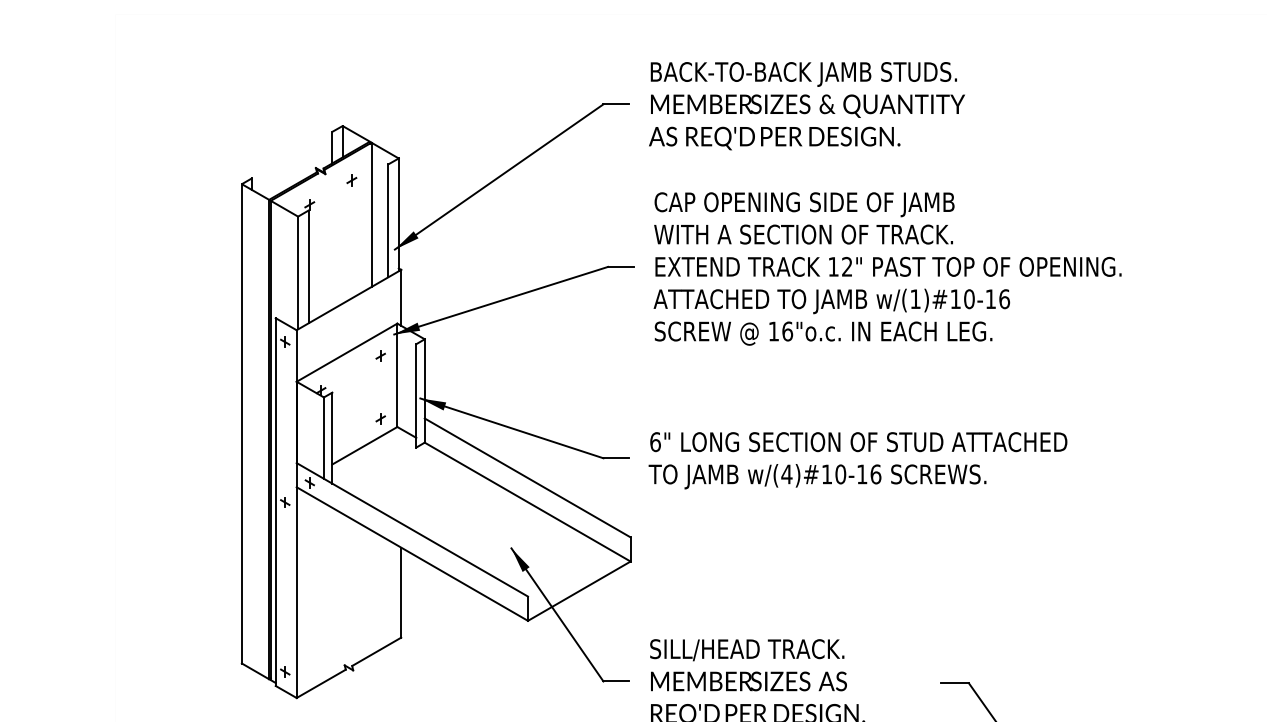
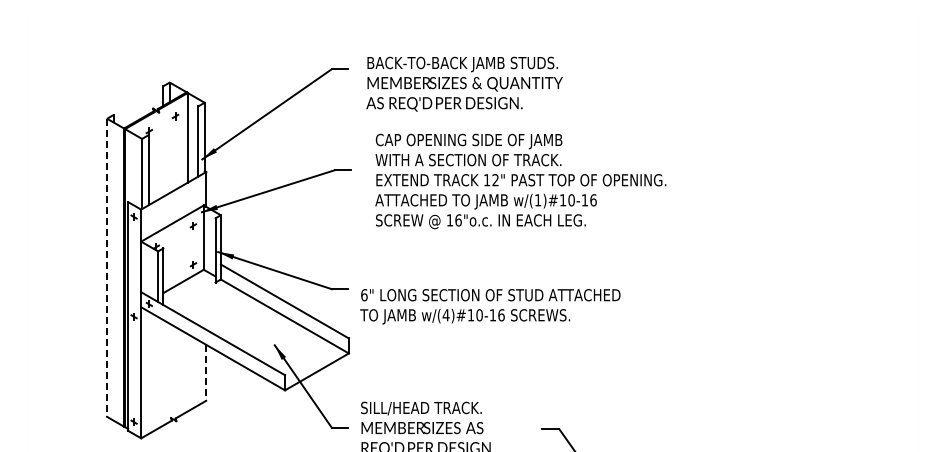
text: (806, 104) -> (464, 83), moved
text: (887, 268) -> (520, 181), moved
line: (242, 424) -> (107, 268), solid -> dashed
text: (858, 460) -> (490, 306), moved
line: (401, 593) -> (206, 373), solid -> dashed

